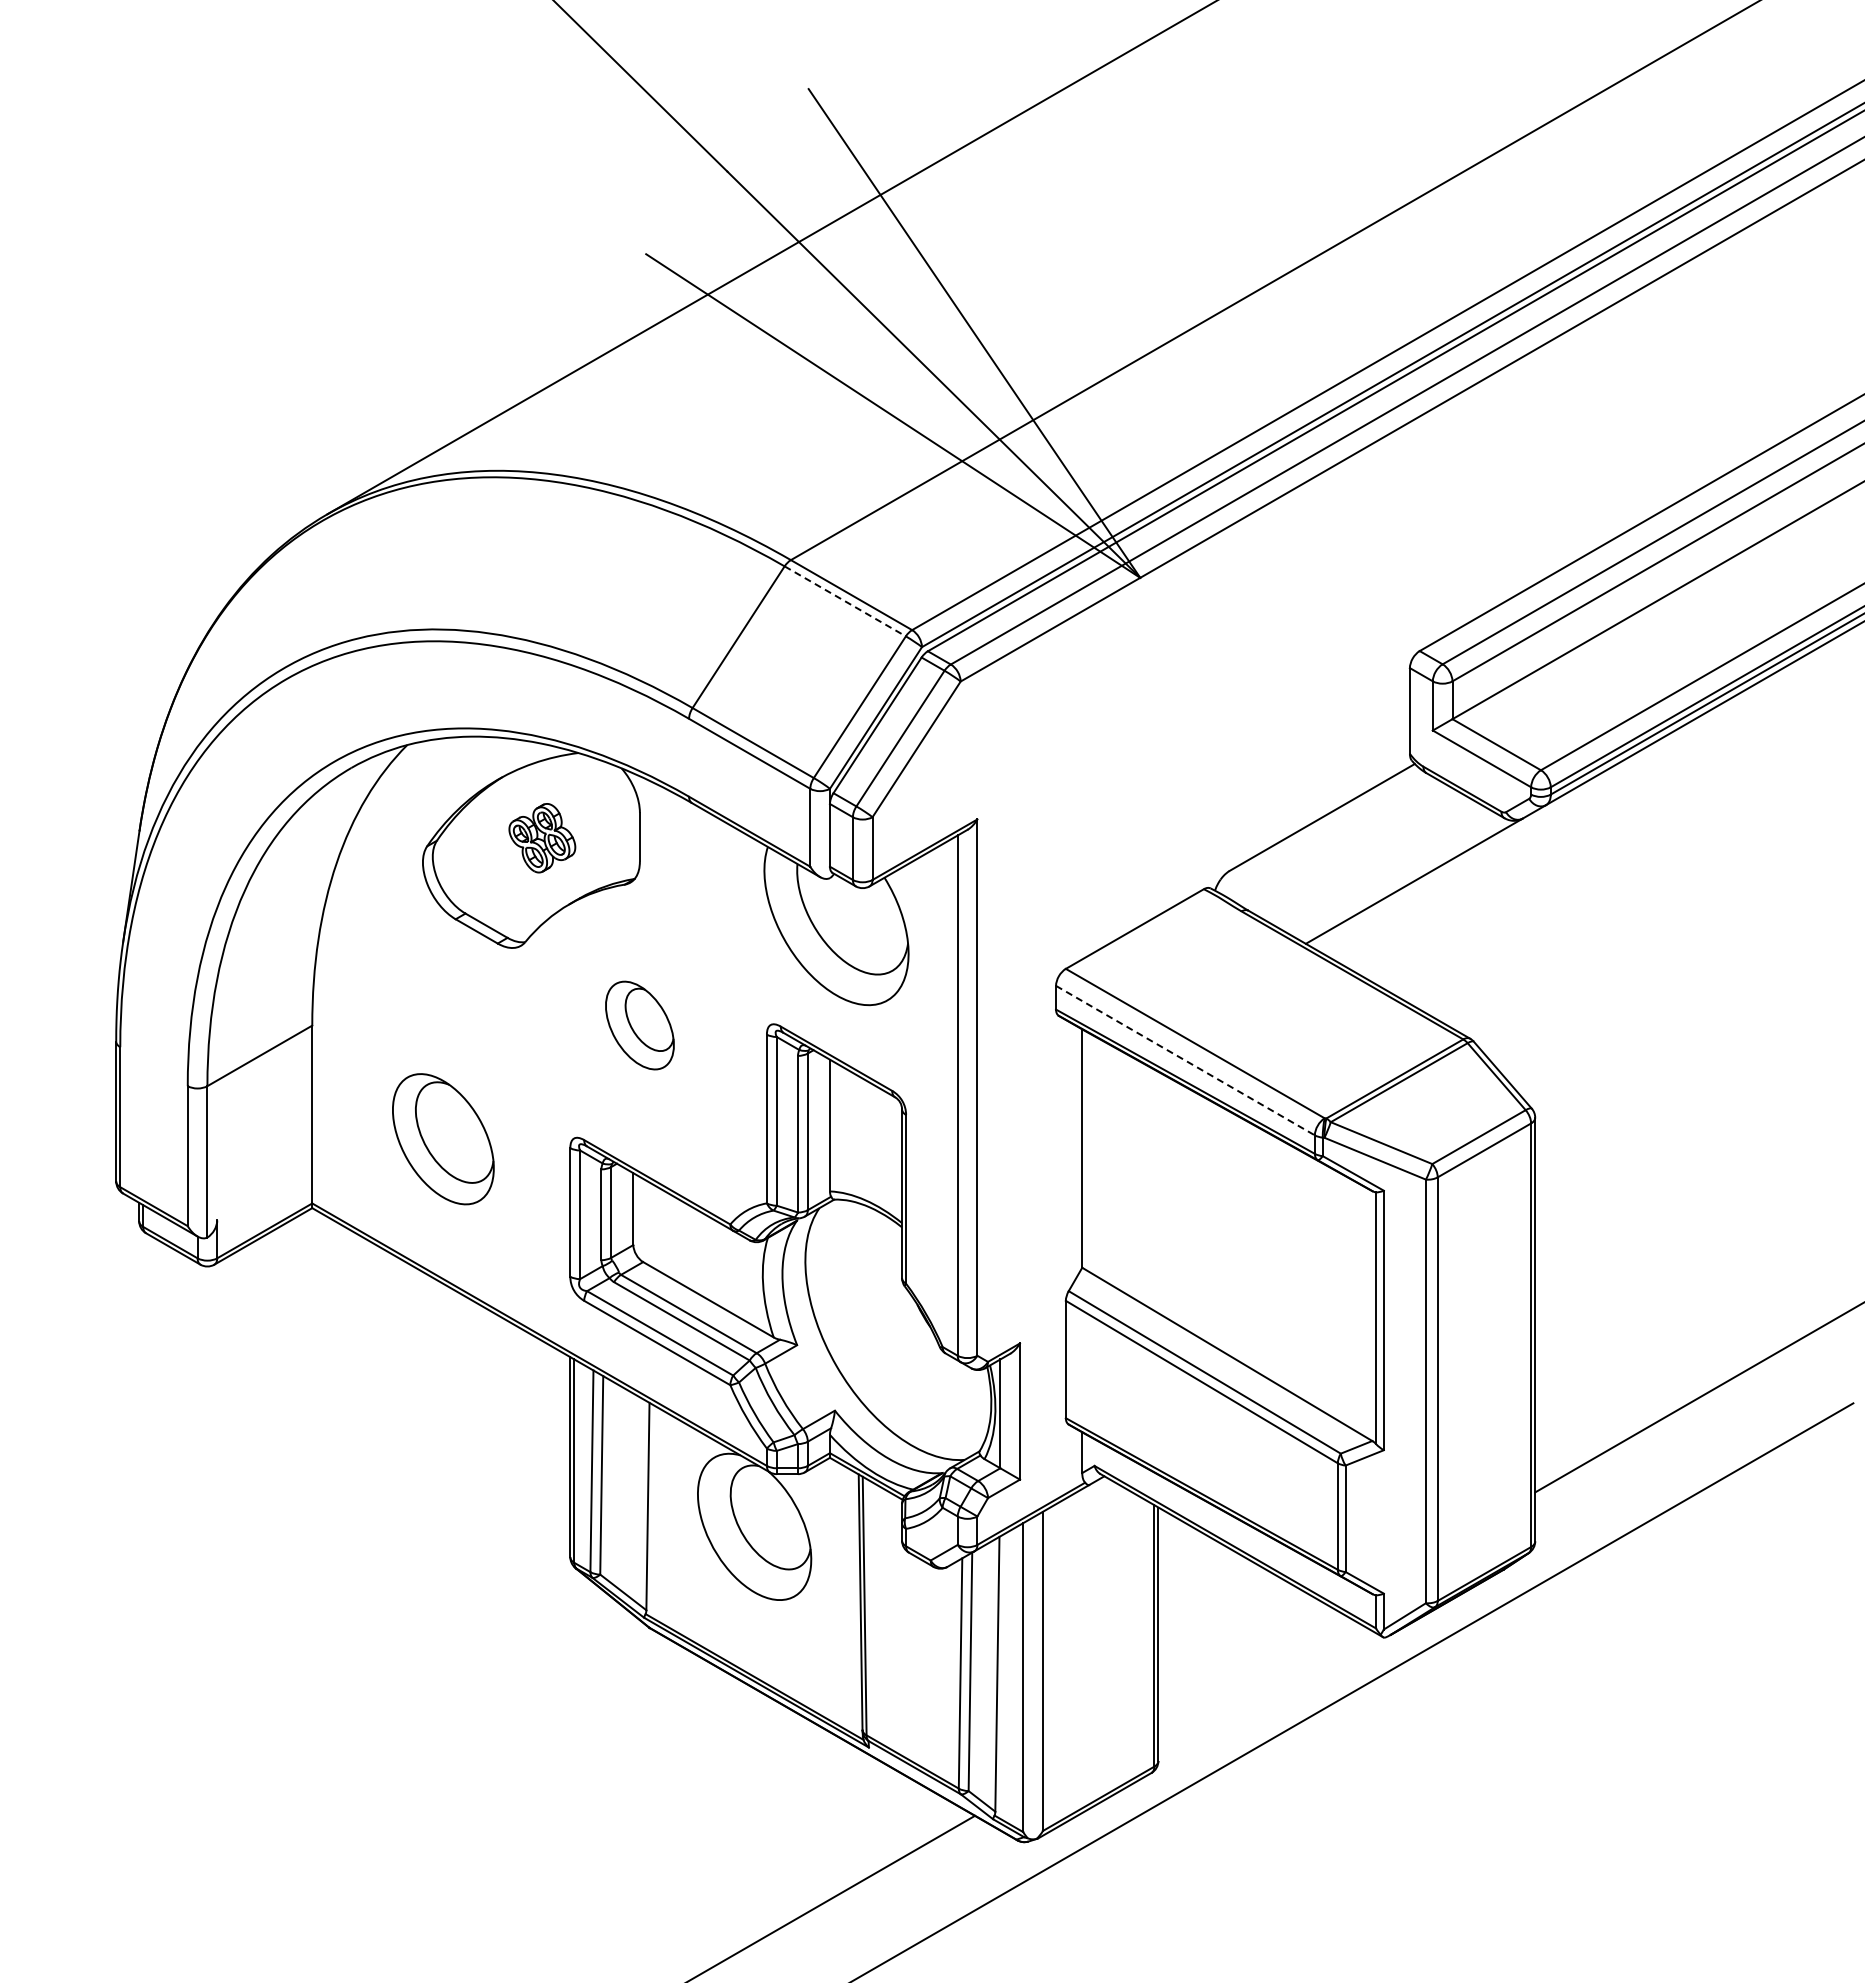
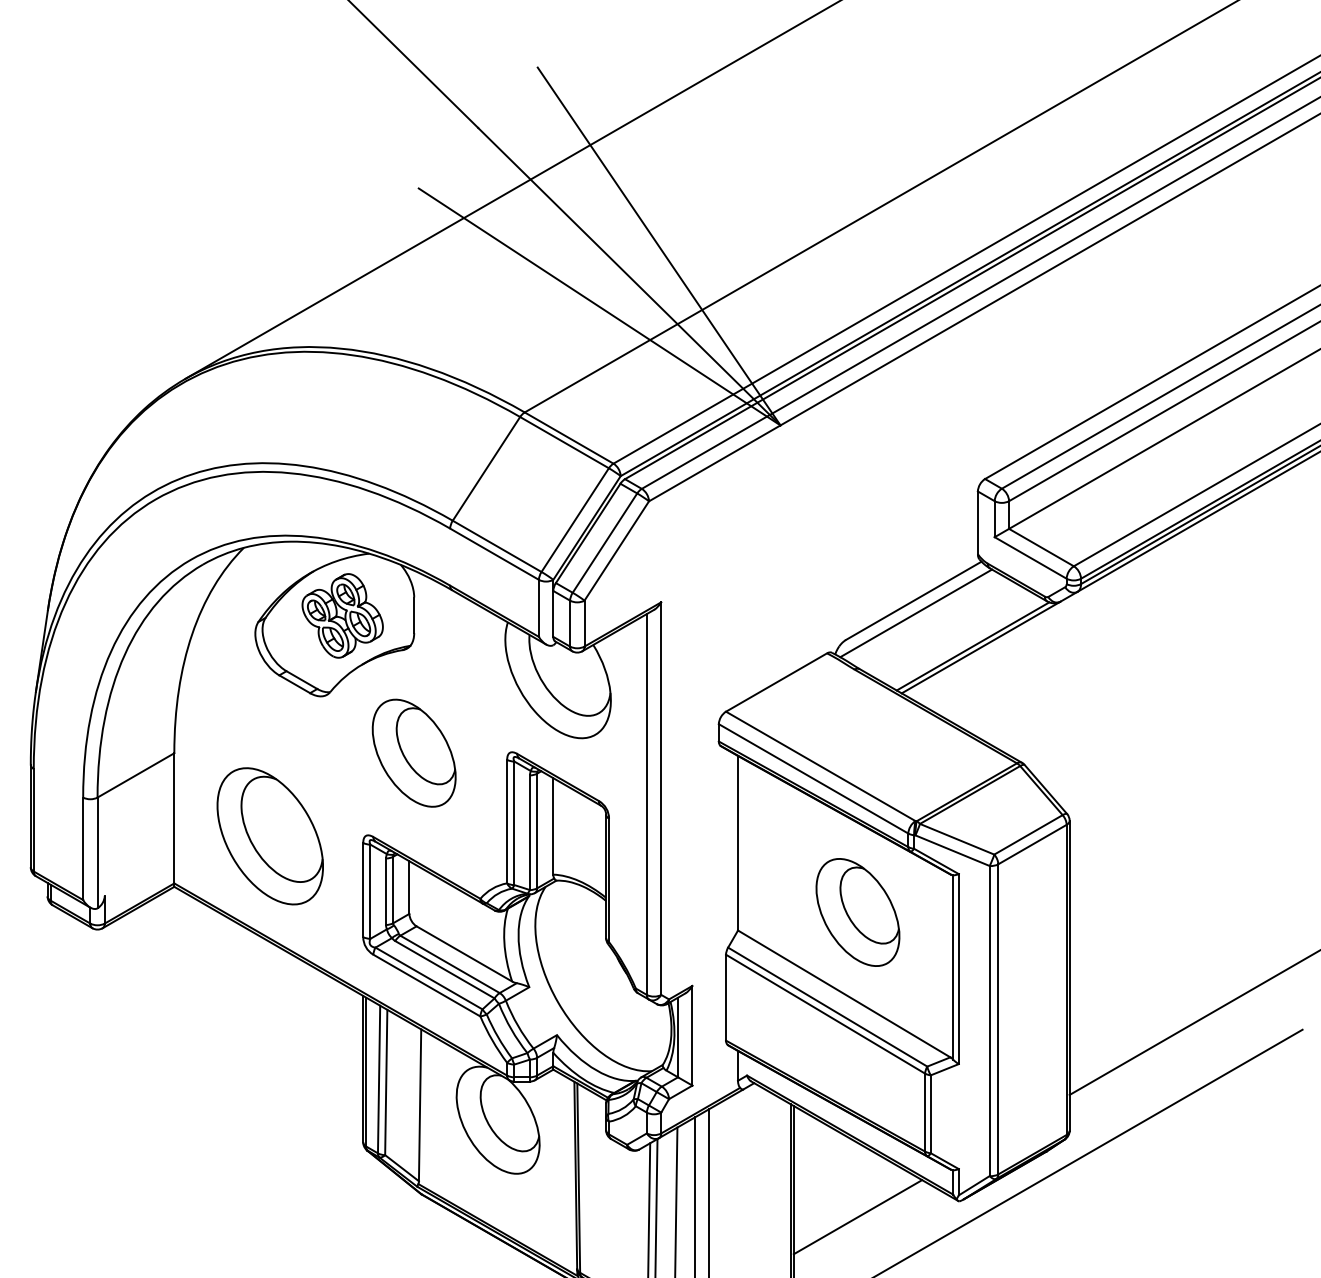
line: (845, 601) -> (564, 442), dashed -> solid
line: (1325, 834) -> (916, 613), added
part: (542, 838) -> (342, 616), size x1.67
line: (1403, 879) -> (973, 646), added
part: (639, 1025) -> (413, 753), size x1.67
line: (1185, 1060) -> (813, 778), dashed -> solid
part: (443, 1139) -> (270, 836), size x1.43
part: (1245, 1243) -> (857, 912), added
line: (1245, 1658) -> (857, 1216), added

